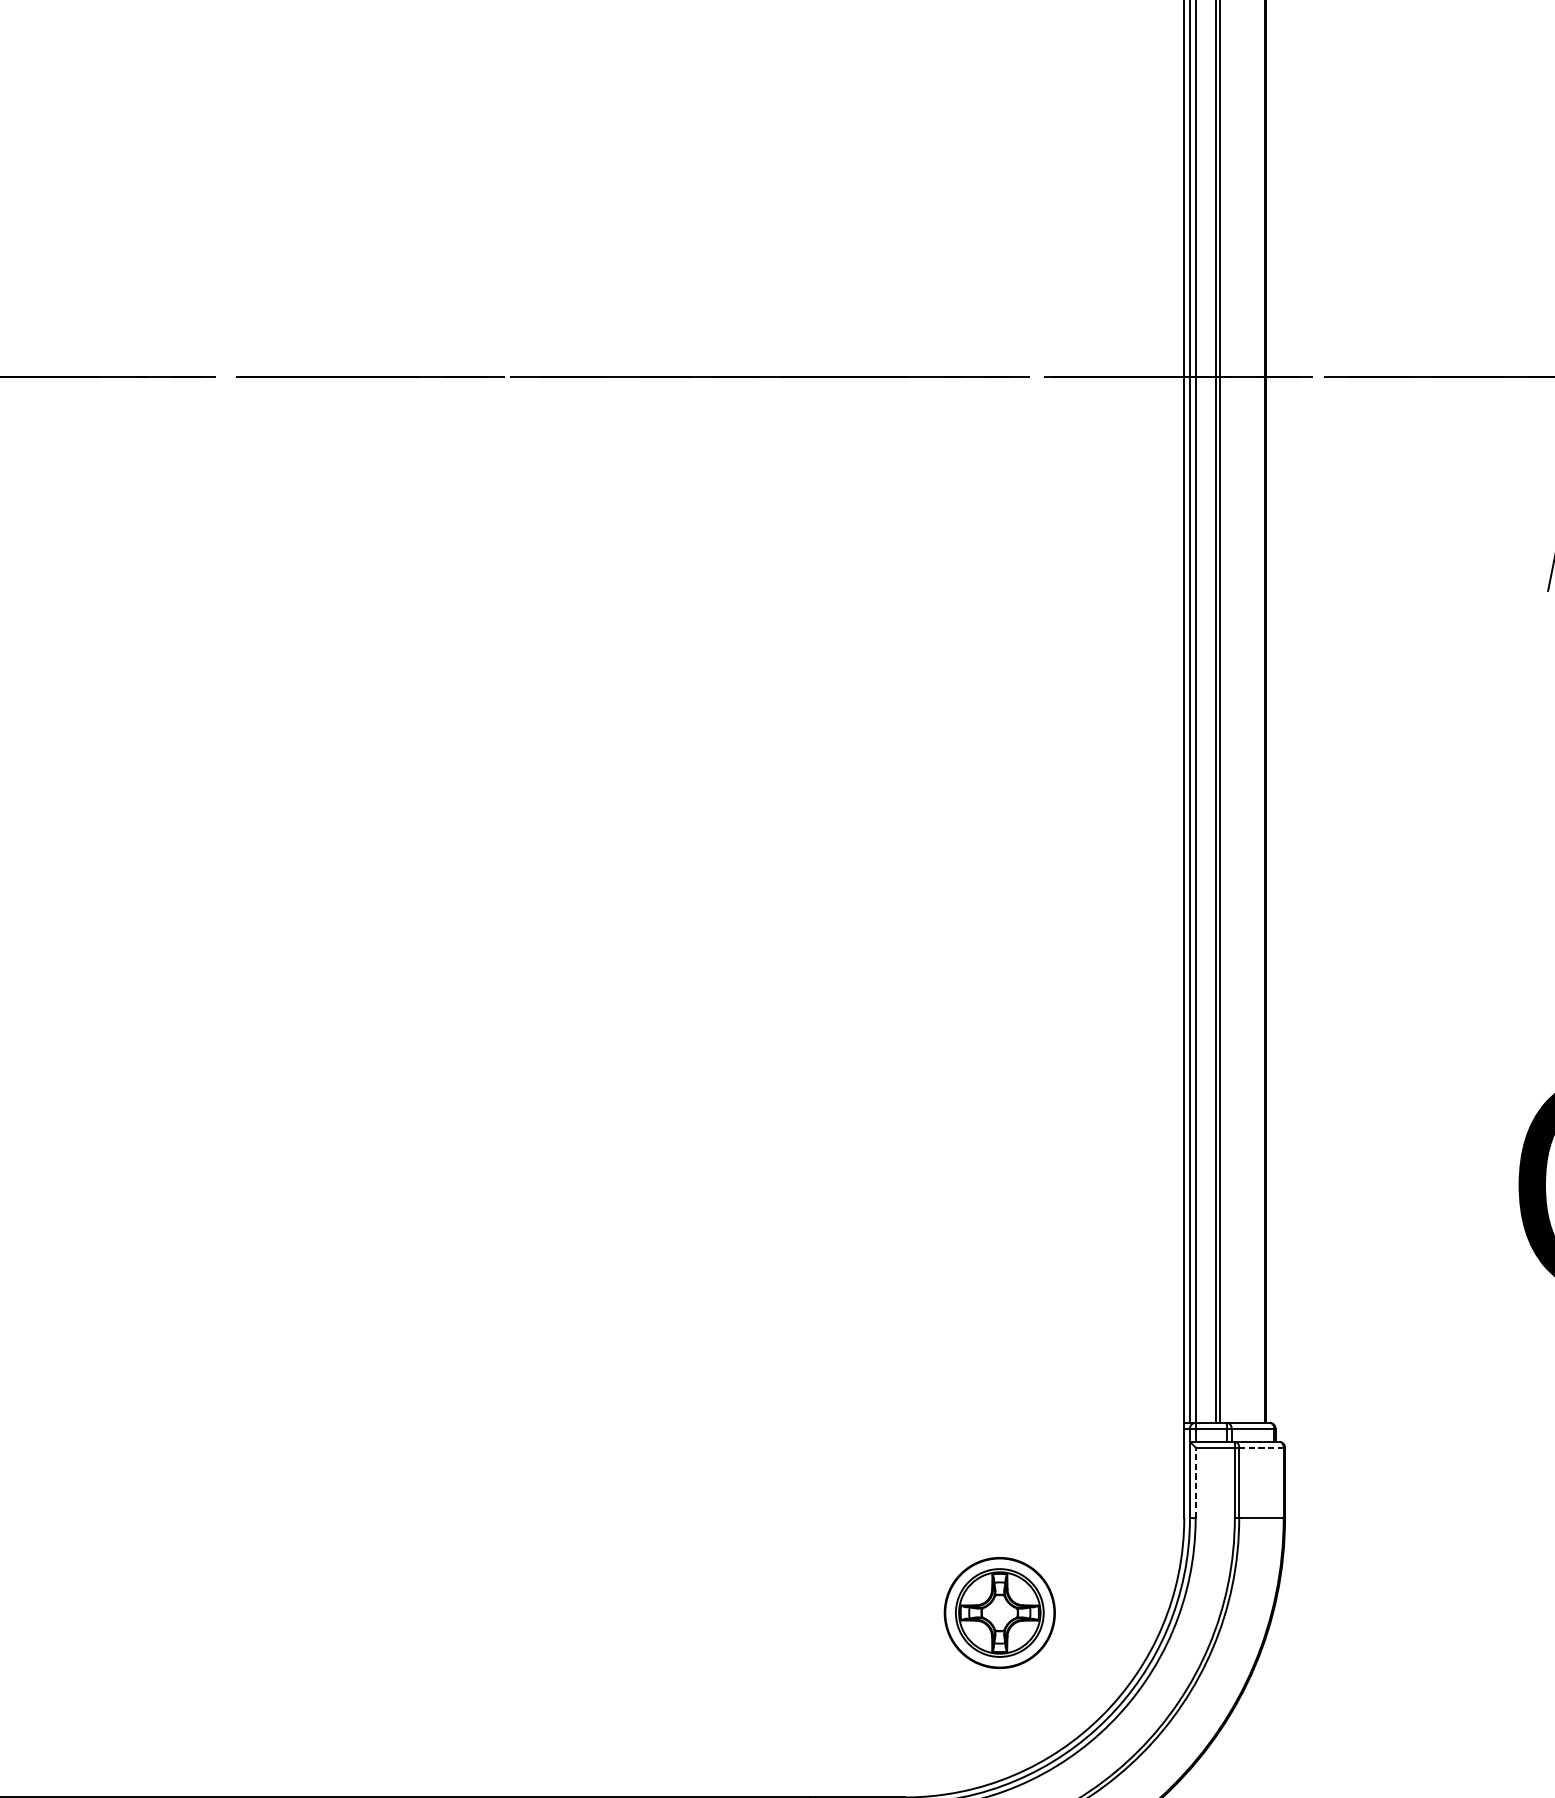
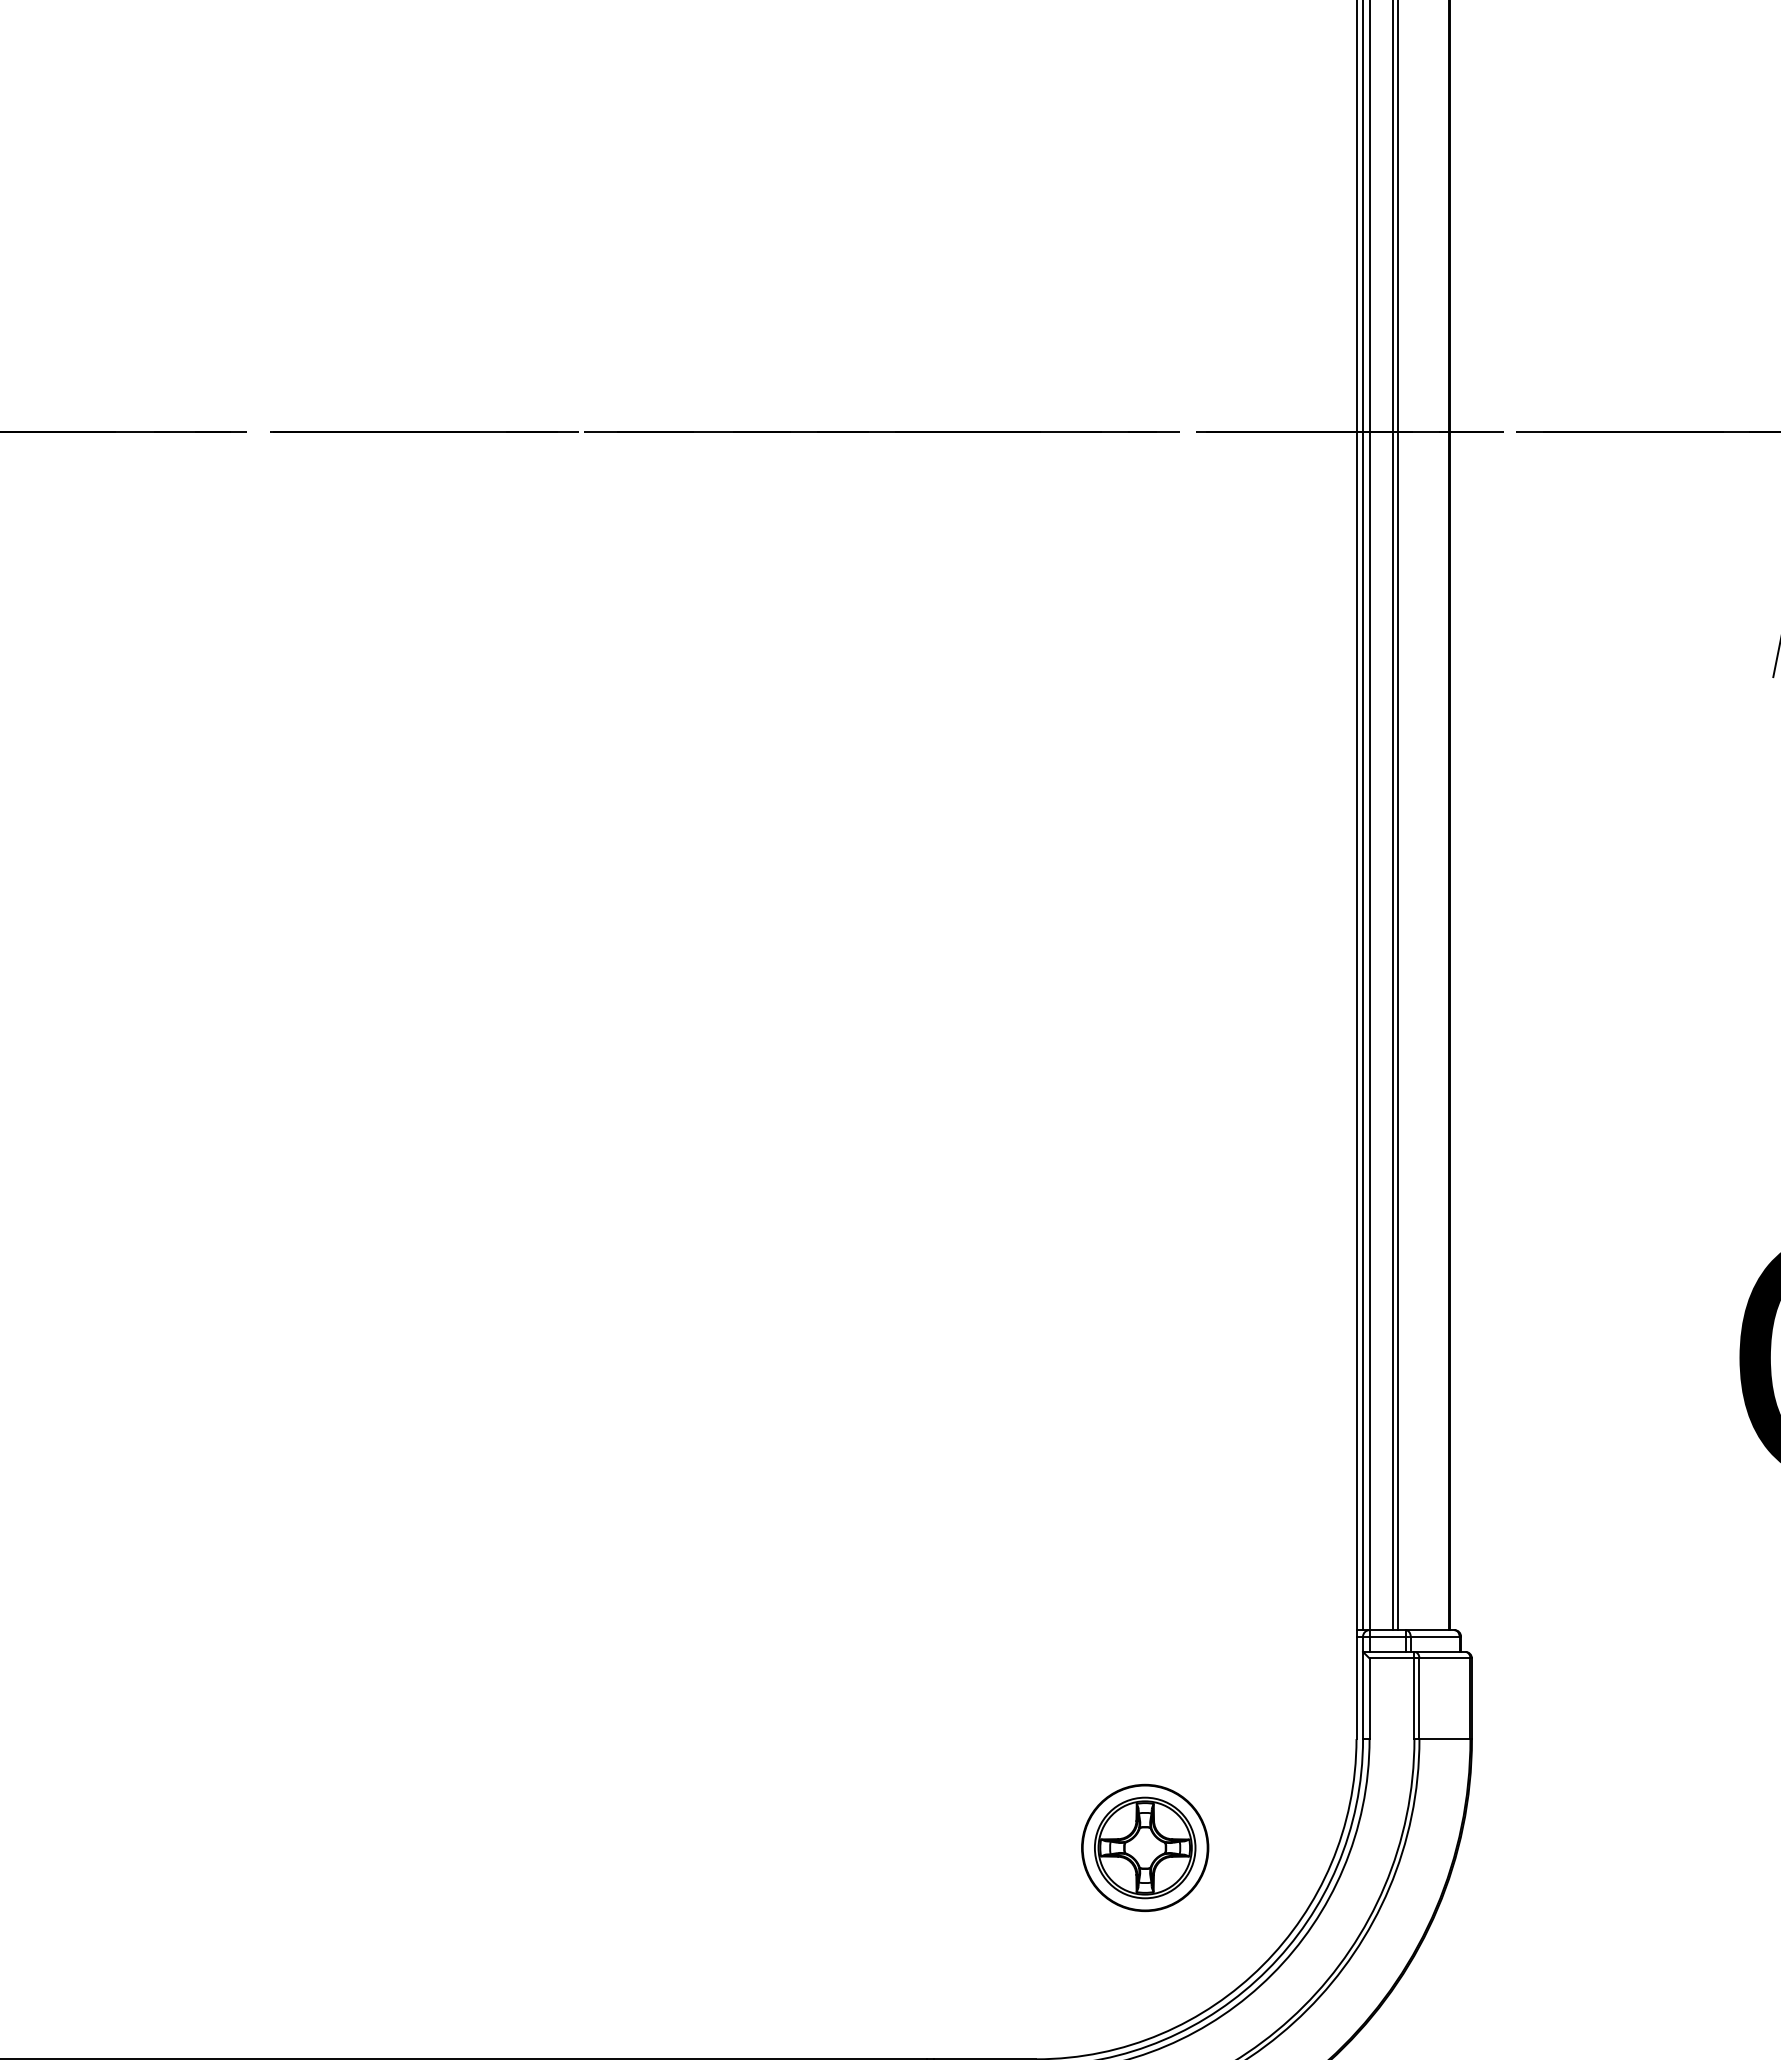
line: (1261, 1447) -> (1445, 1658), dashed -> solid
line: (1195, 1482) -> (1369, 1698), dashed -> solid

